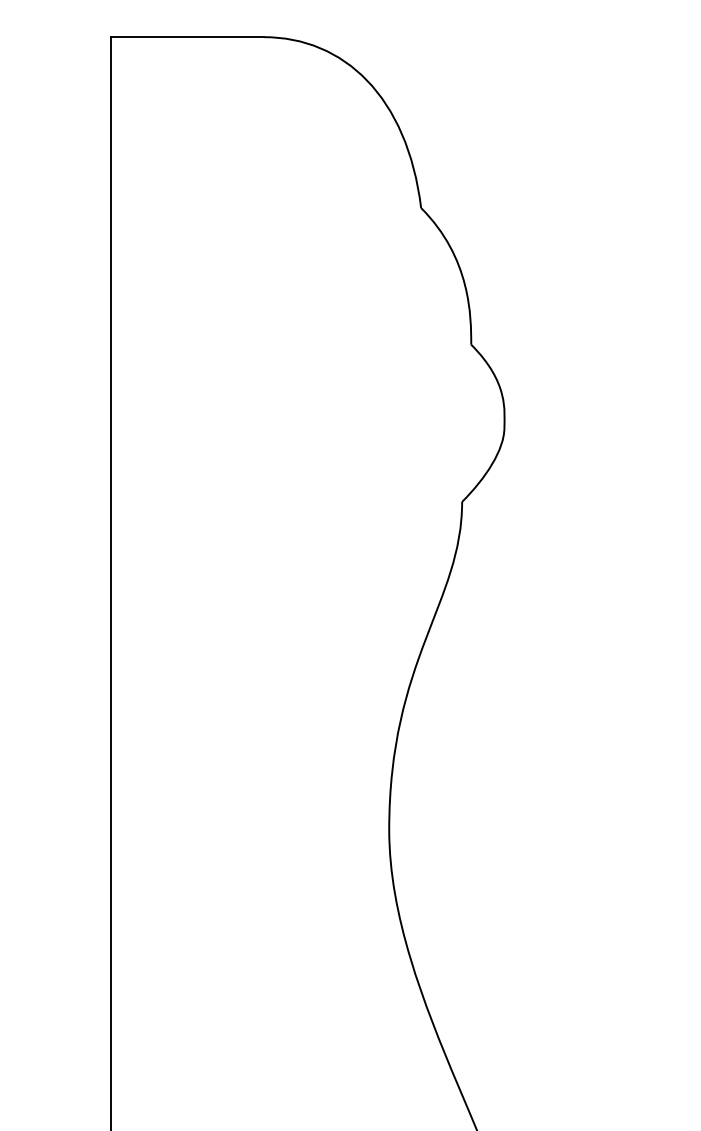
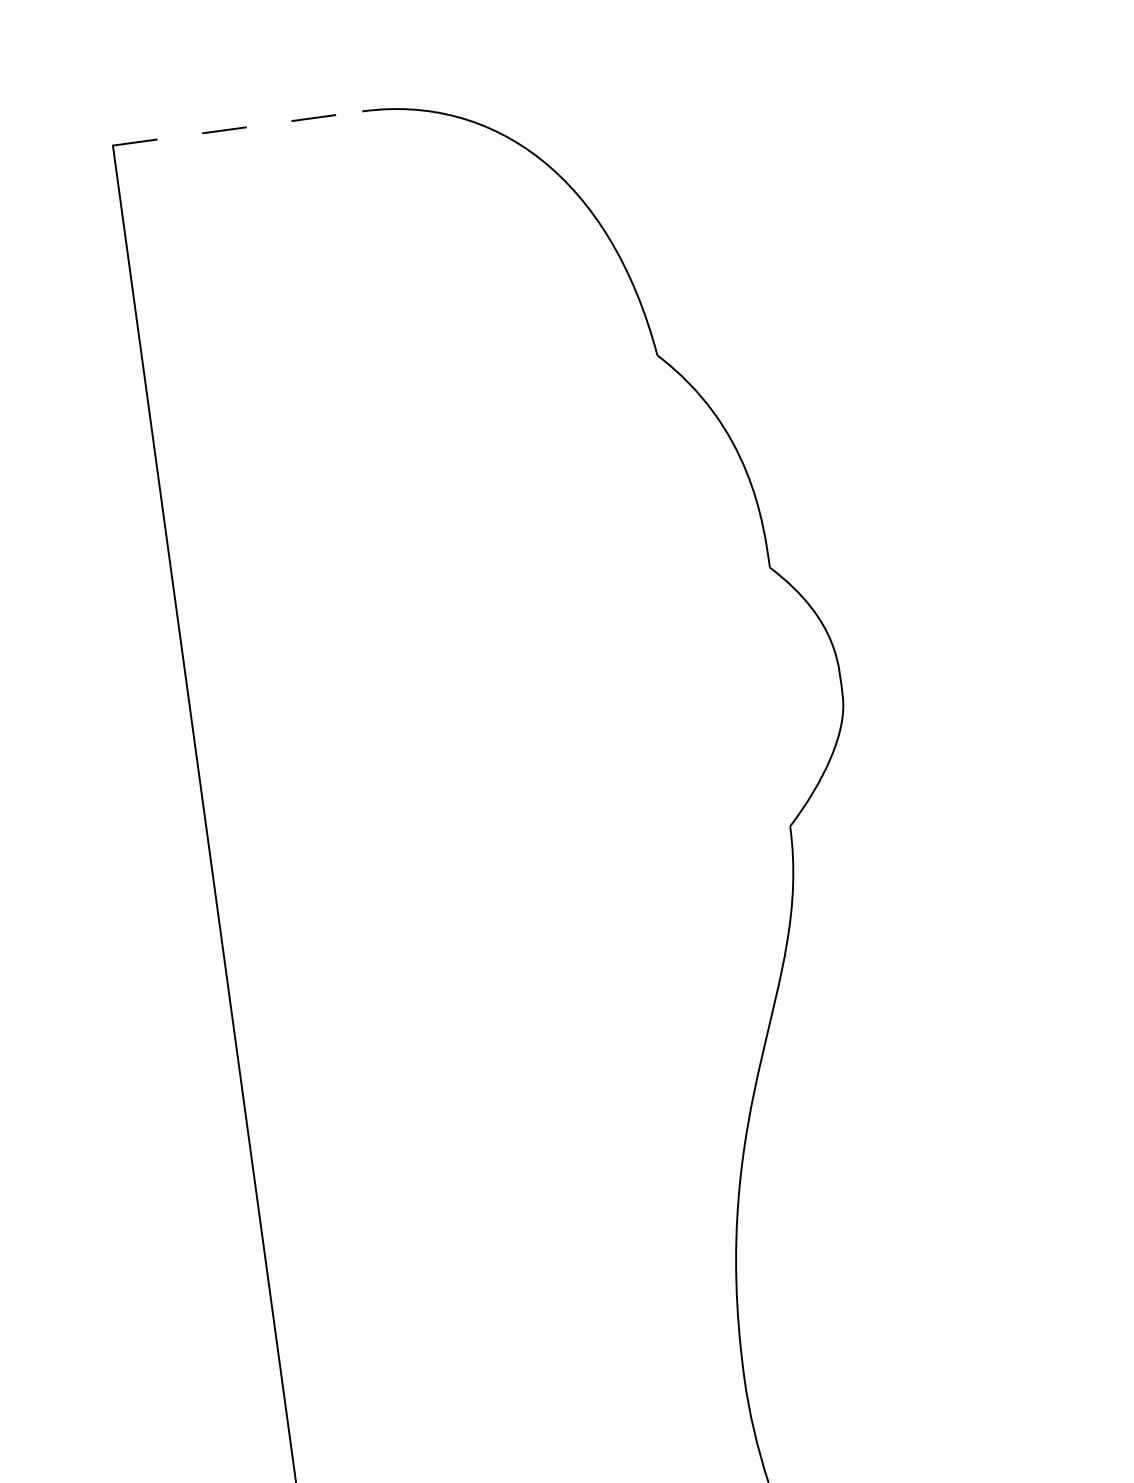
line: (188, 37) -> (239, 128), solid -> dashed

